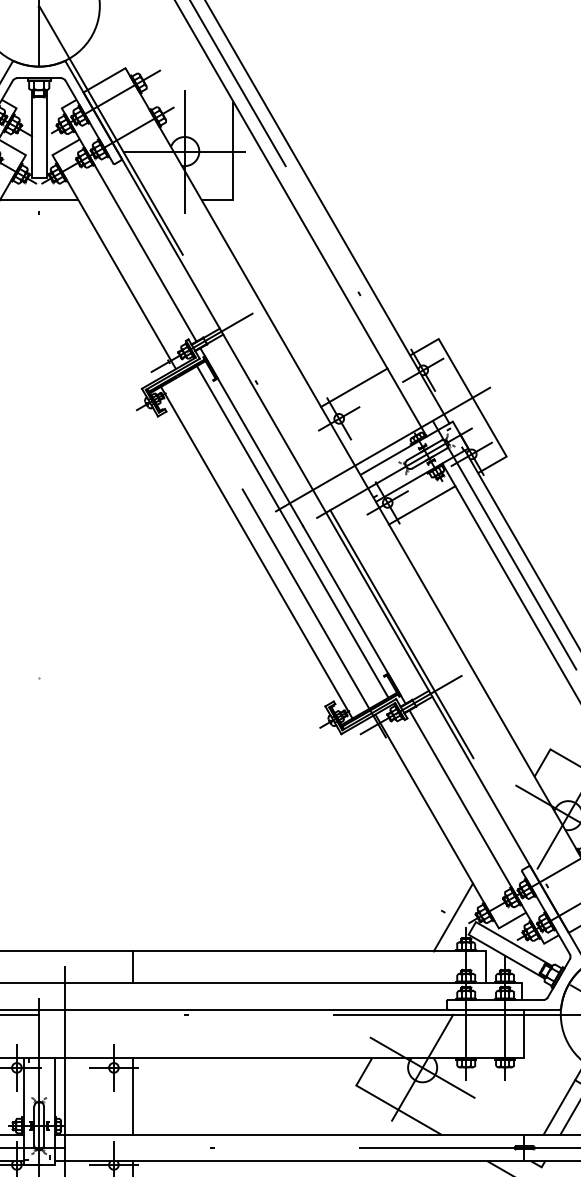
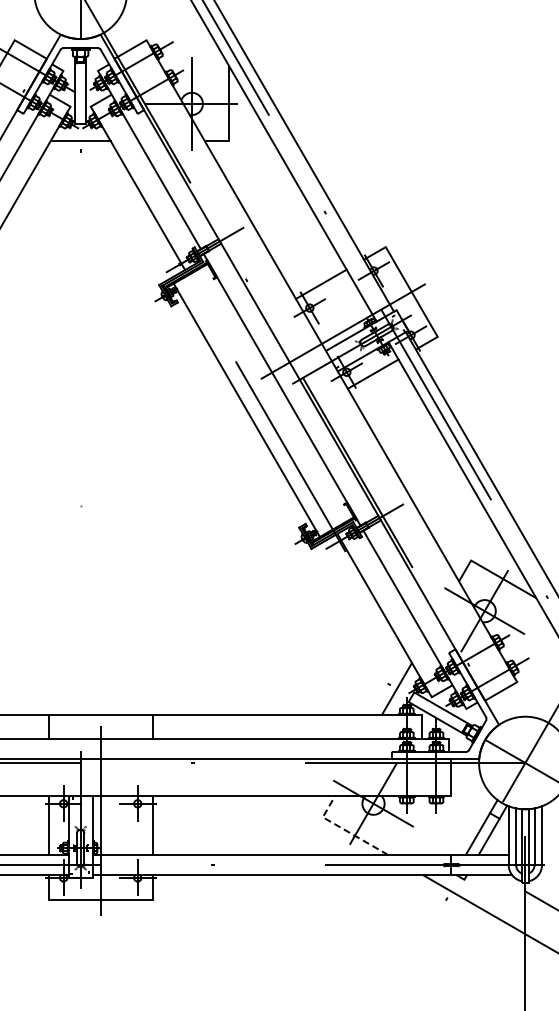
line: (292, 531) -> (274, 394), removed
line: (384, 1101) -> (344, 829), solid -> dashed

